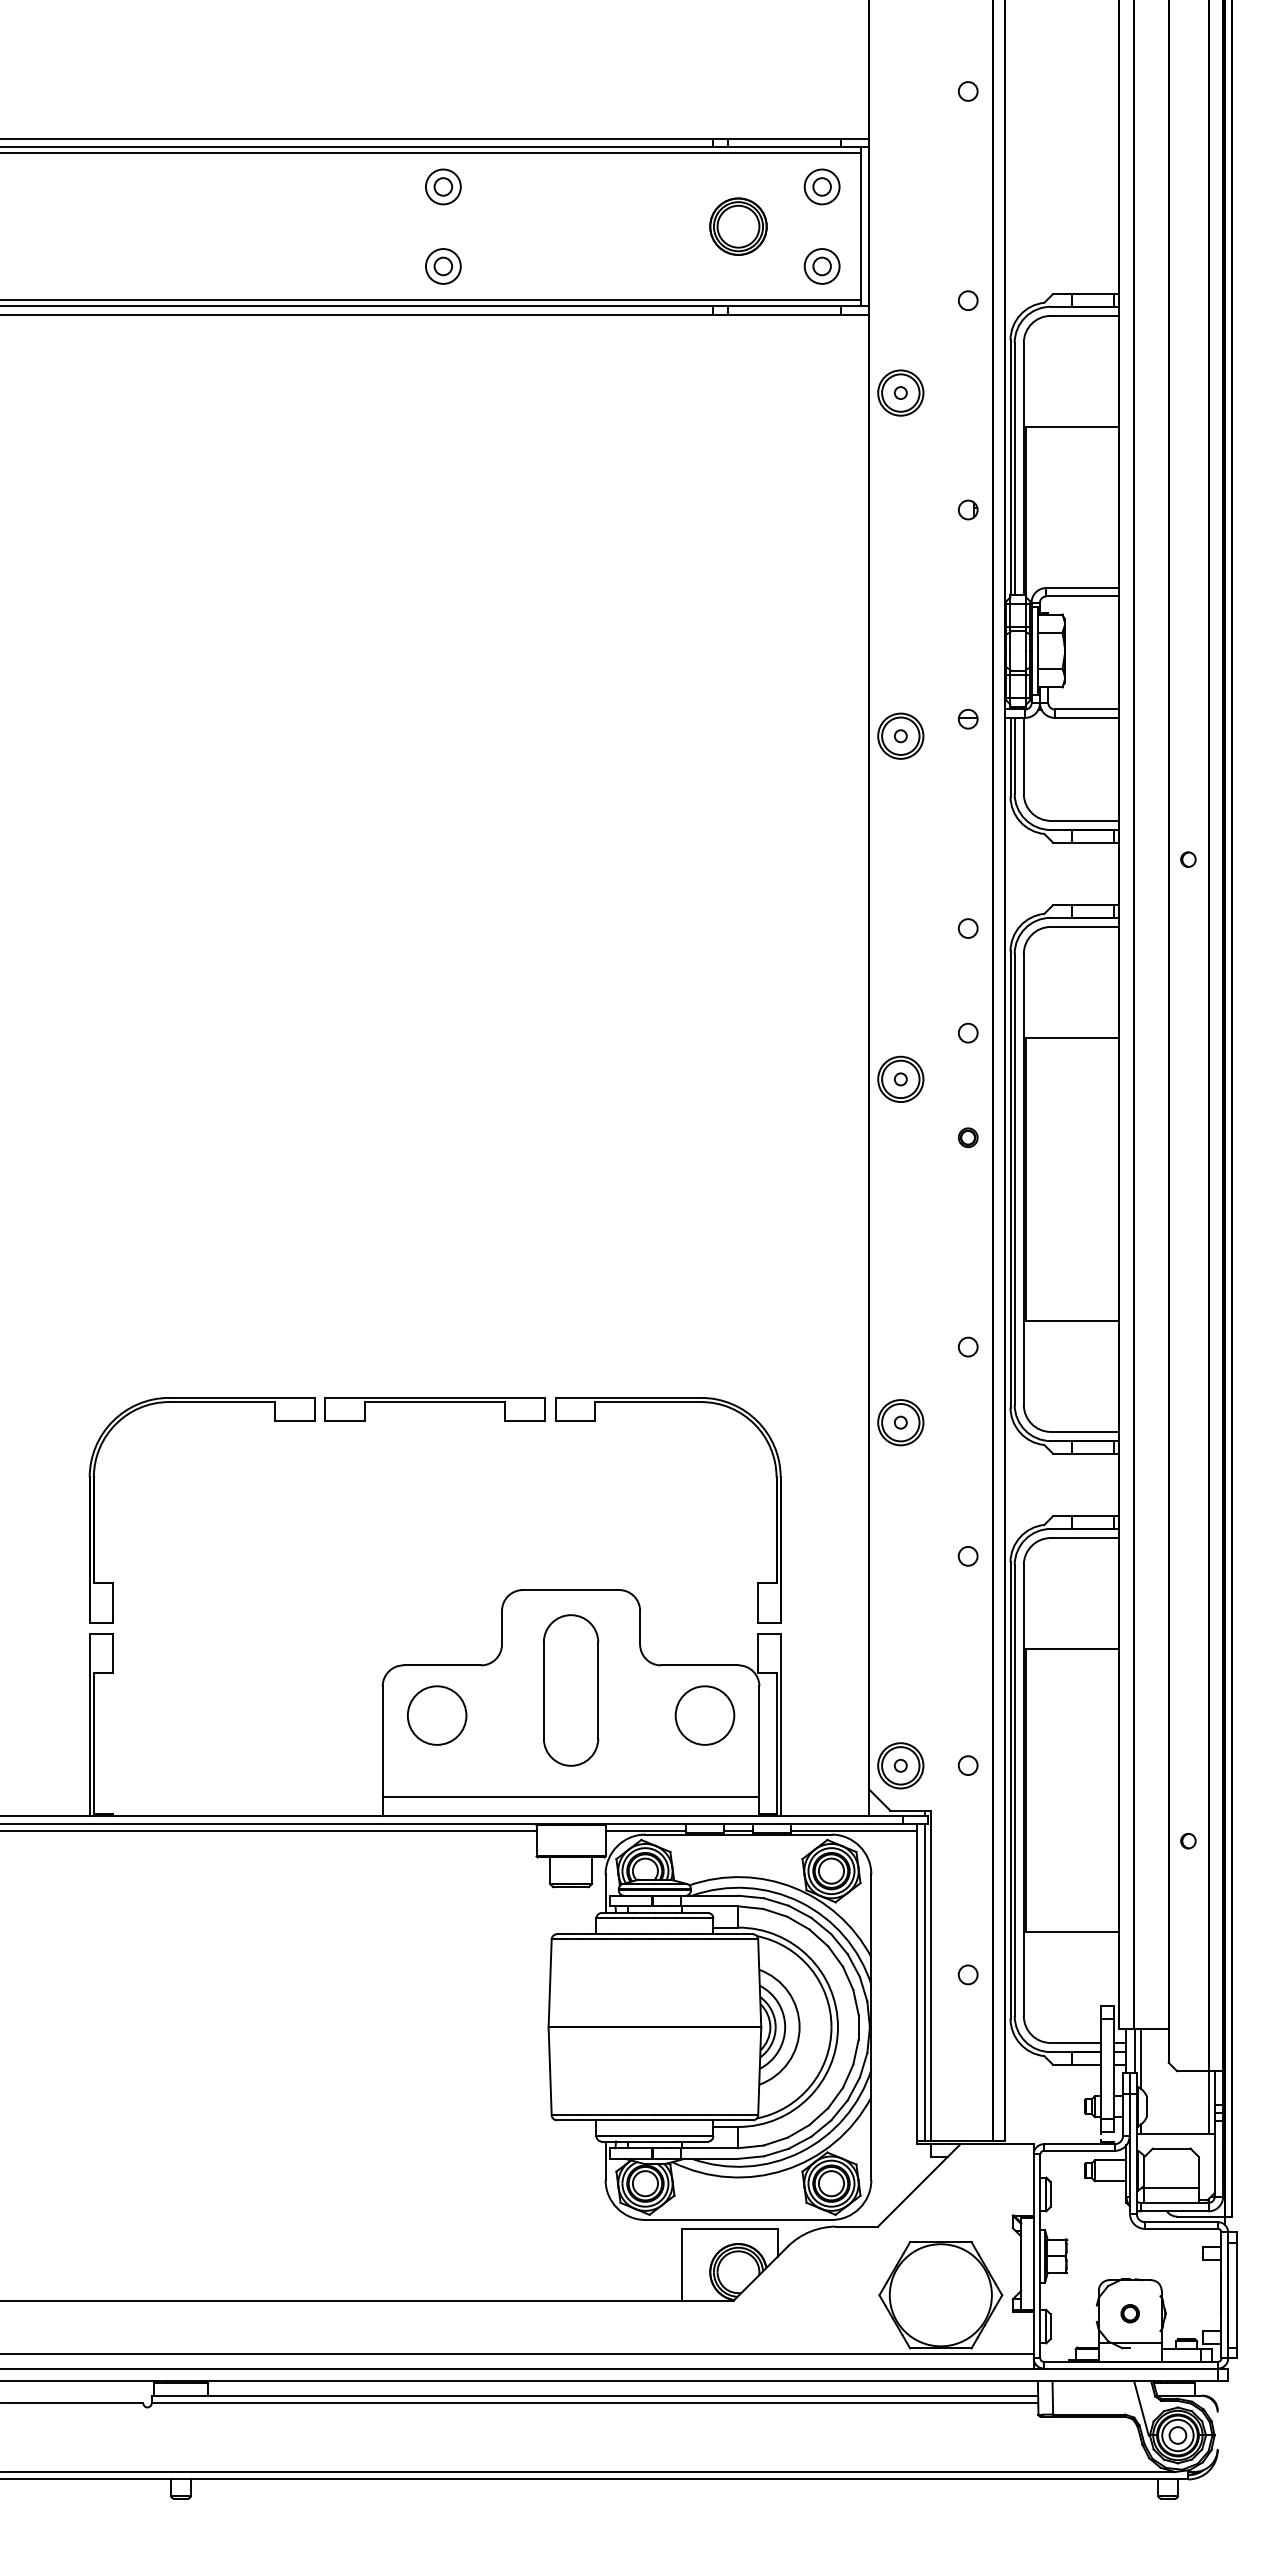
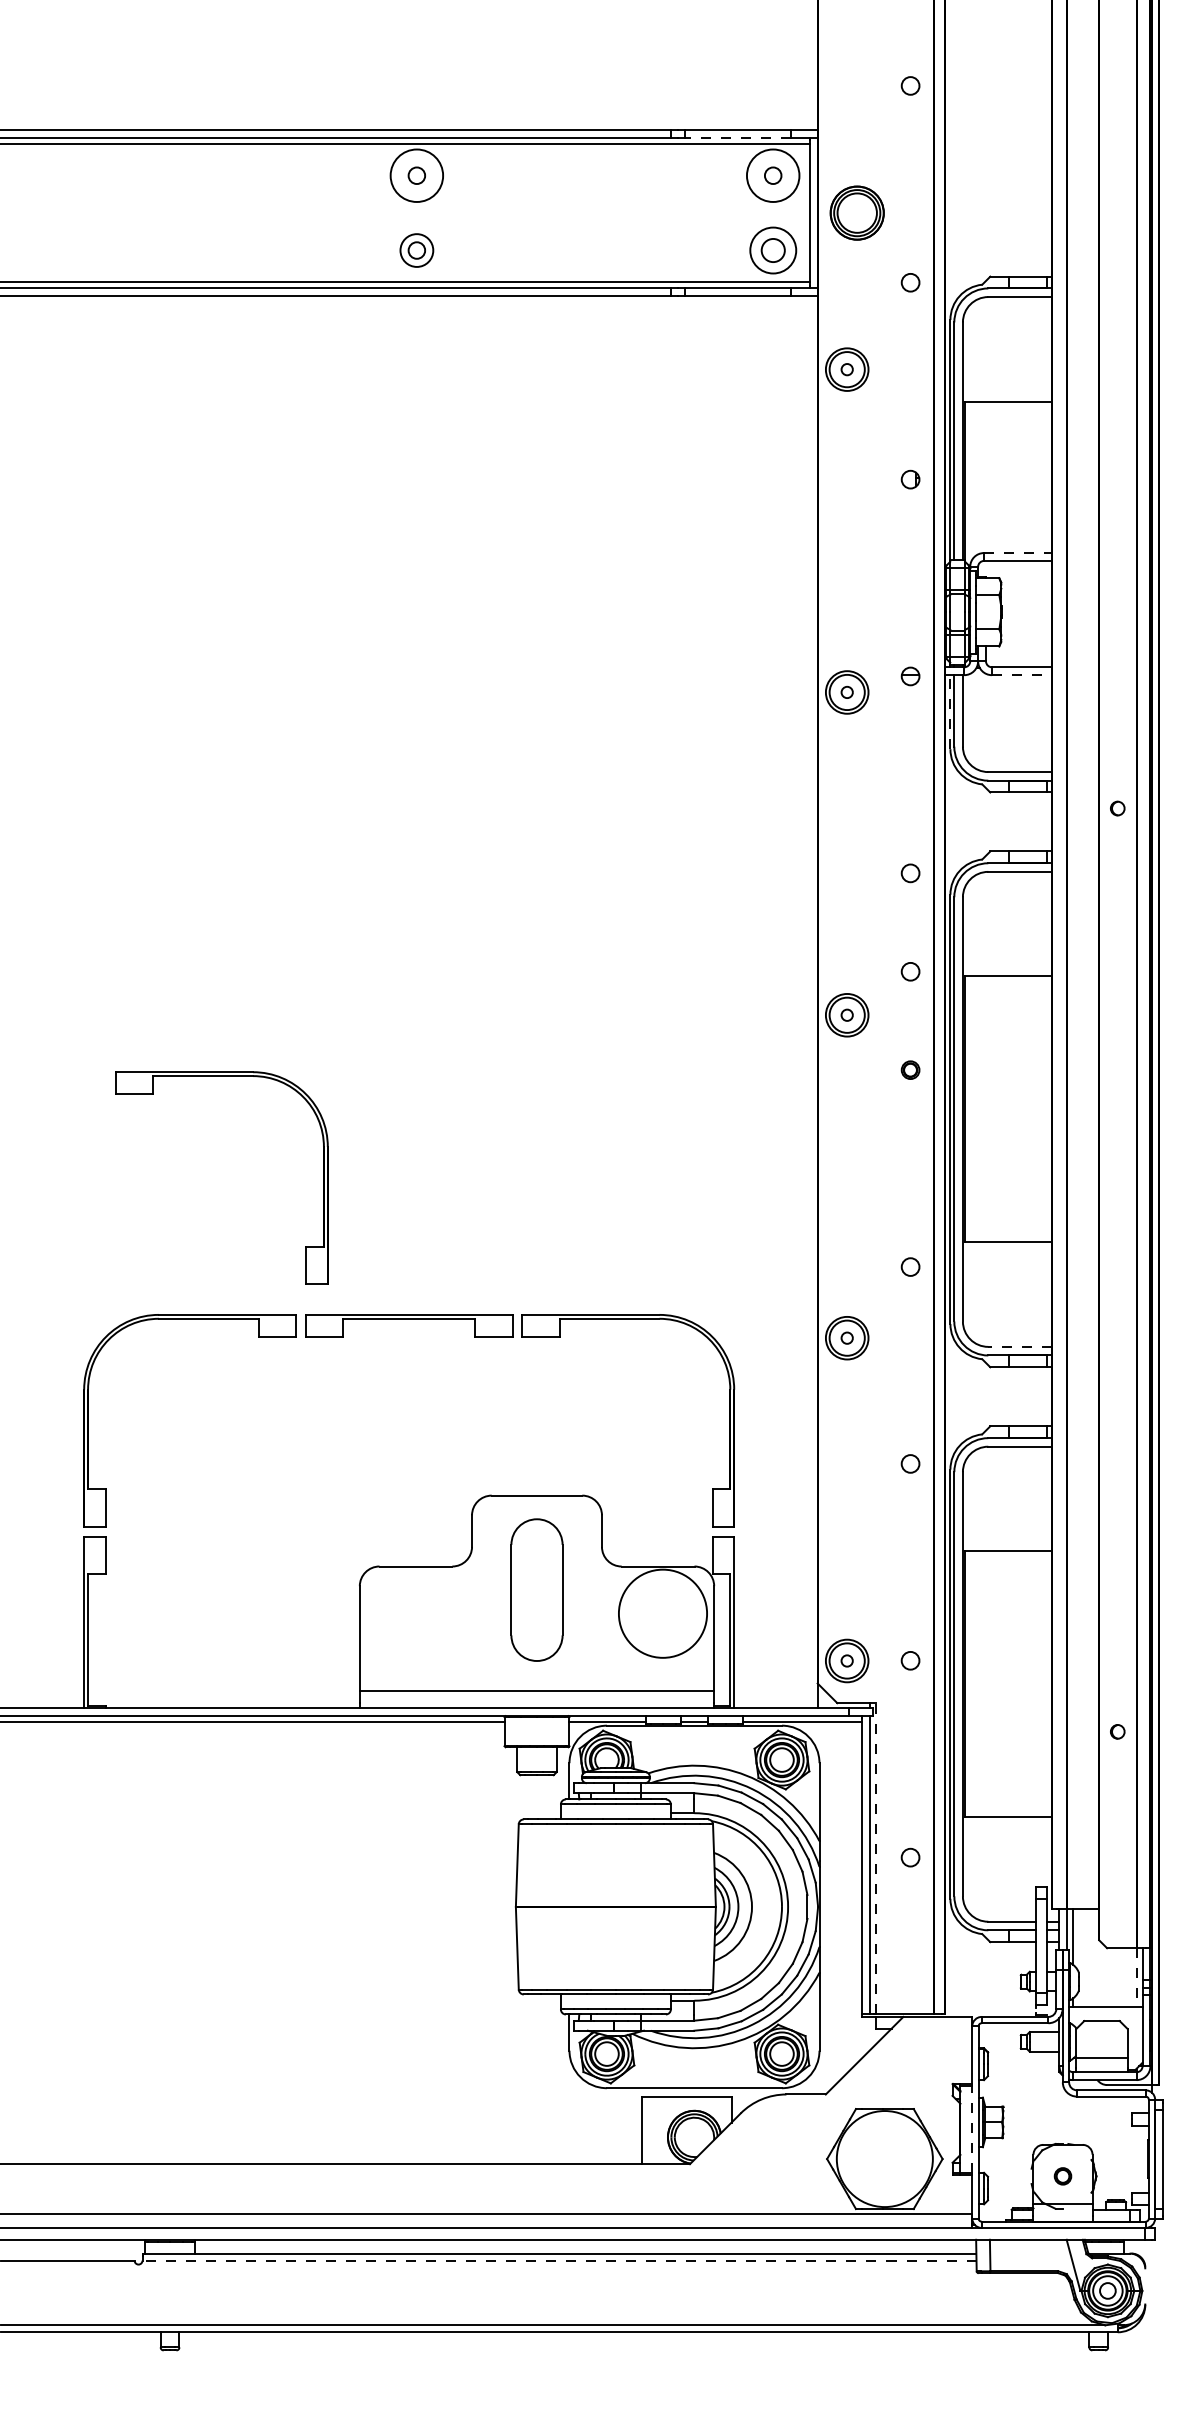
line: (784, 147) -> (737, 138), solid -> dashed
circle: (442, 186) -> (416, 175), size x1.6
circle: (821, 186) -> (772, 175), size x1.6
part: (738, 226) -> (857, 212), moved
part: (821, 266) -> (772, 250), size x1.4
line: (1083, 588) -> (1019, 553), solid -> dashed
line: (1087, 717) -> (1022, 674), solid -> dashed
line: (1010, 756) -> (950, 711), solid -> dashed
part: (236, 1144) -> (222, 1076), added
line: (1084, 1431) -> (1019, 1346), solid -> dashed
circle: (437, 1715) -> (411, 1613), removed
circle: (704, 1715) -> (662, 1613), size x1.6
line: (931, 1975) -> (876, 1858), solid -> dashed
line: (1208, 2102) -> (1136, 1977), solid -> dashed
line: (1033, 2263) -> (972, 2129), solid -> dashed
line: (594, 2403) -> (559, 2260), solid -> dashed

